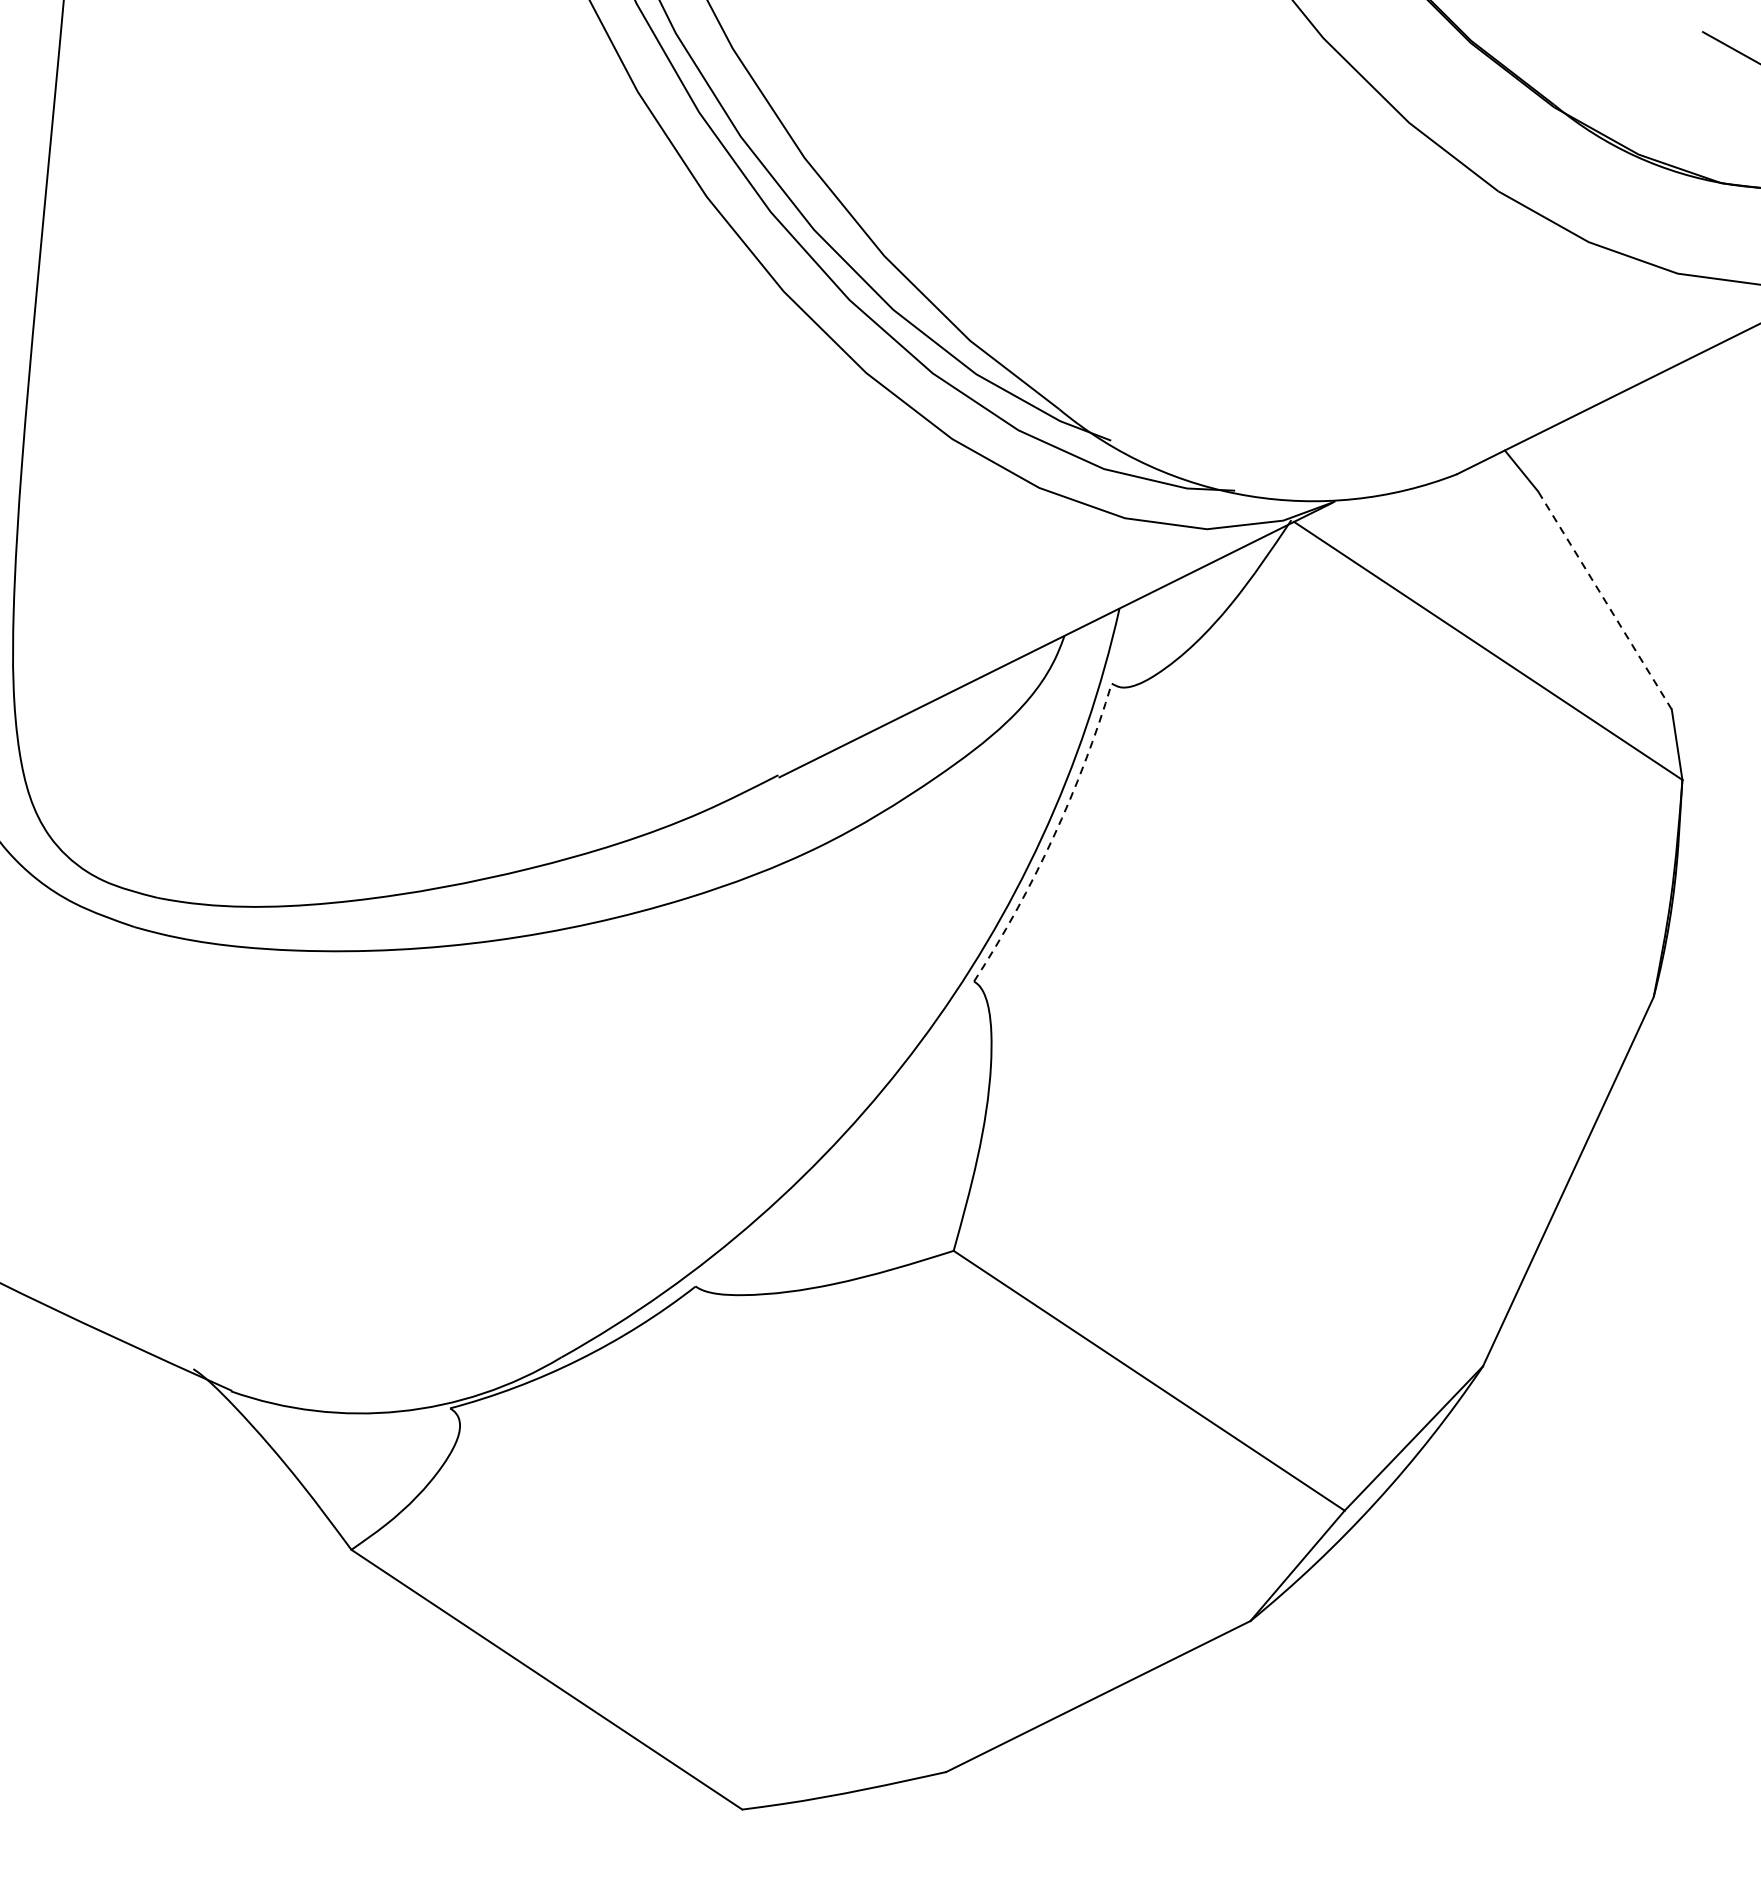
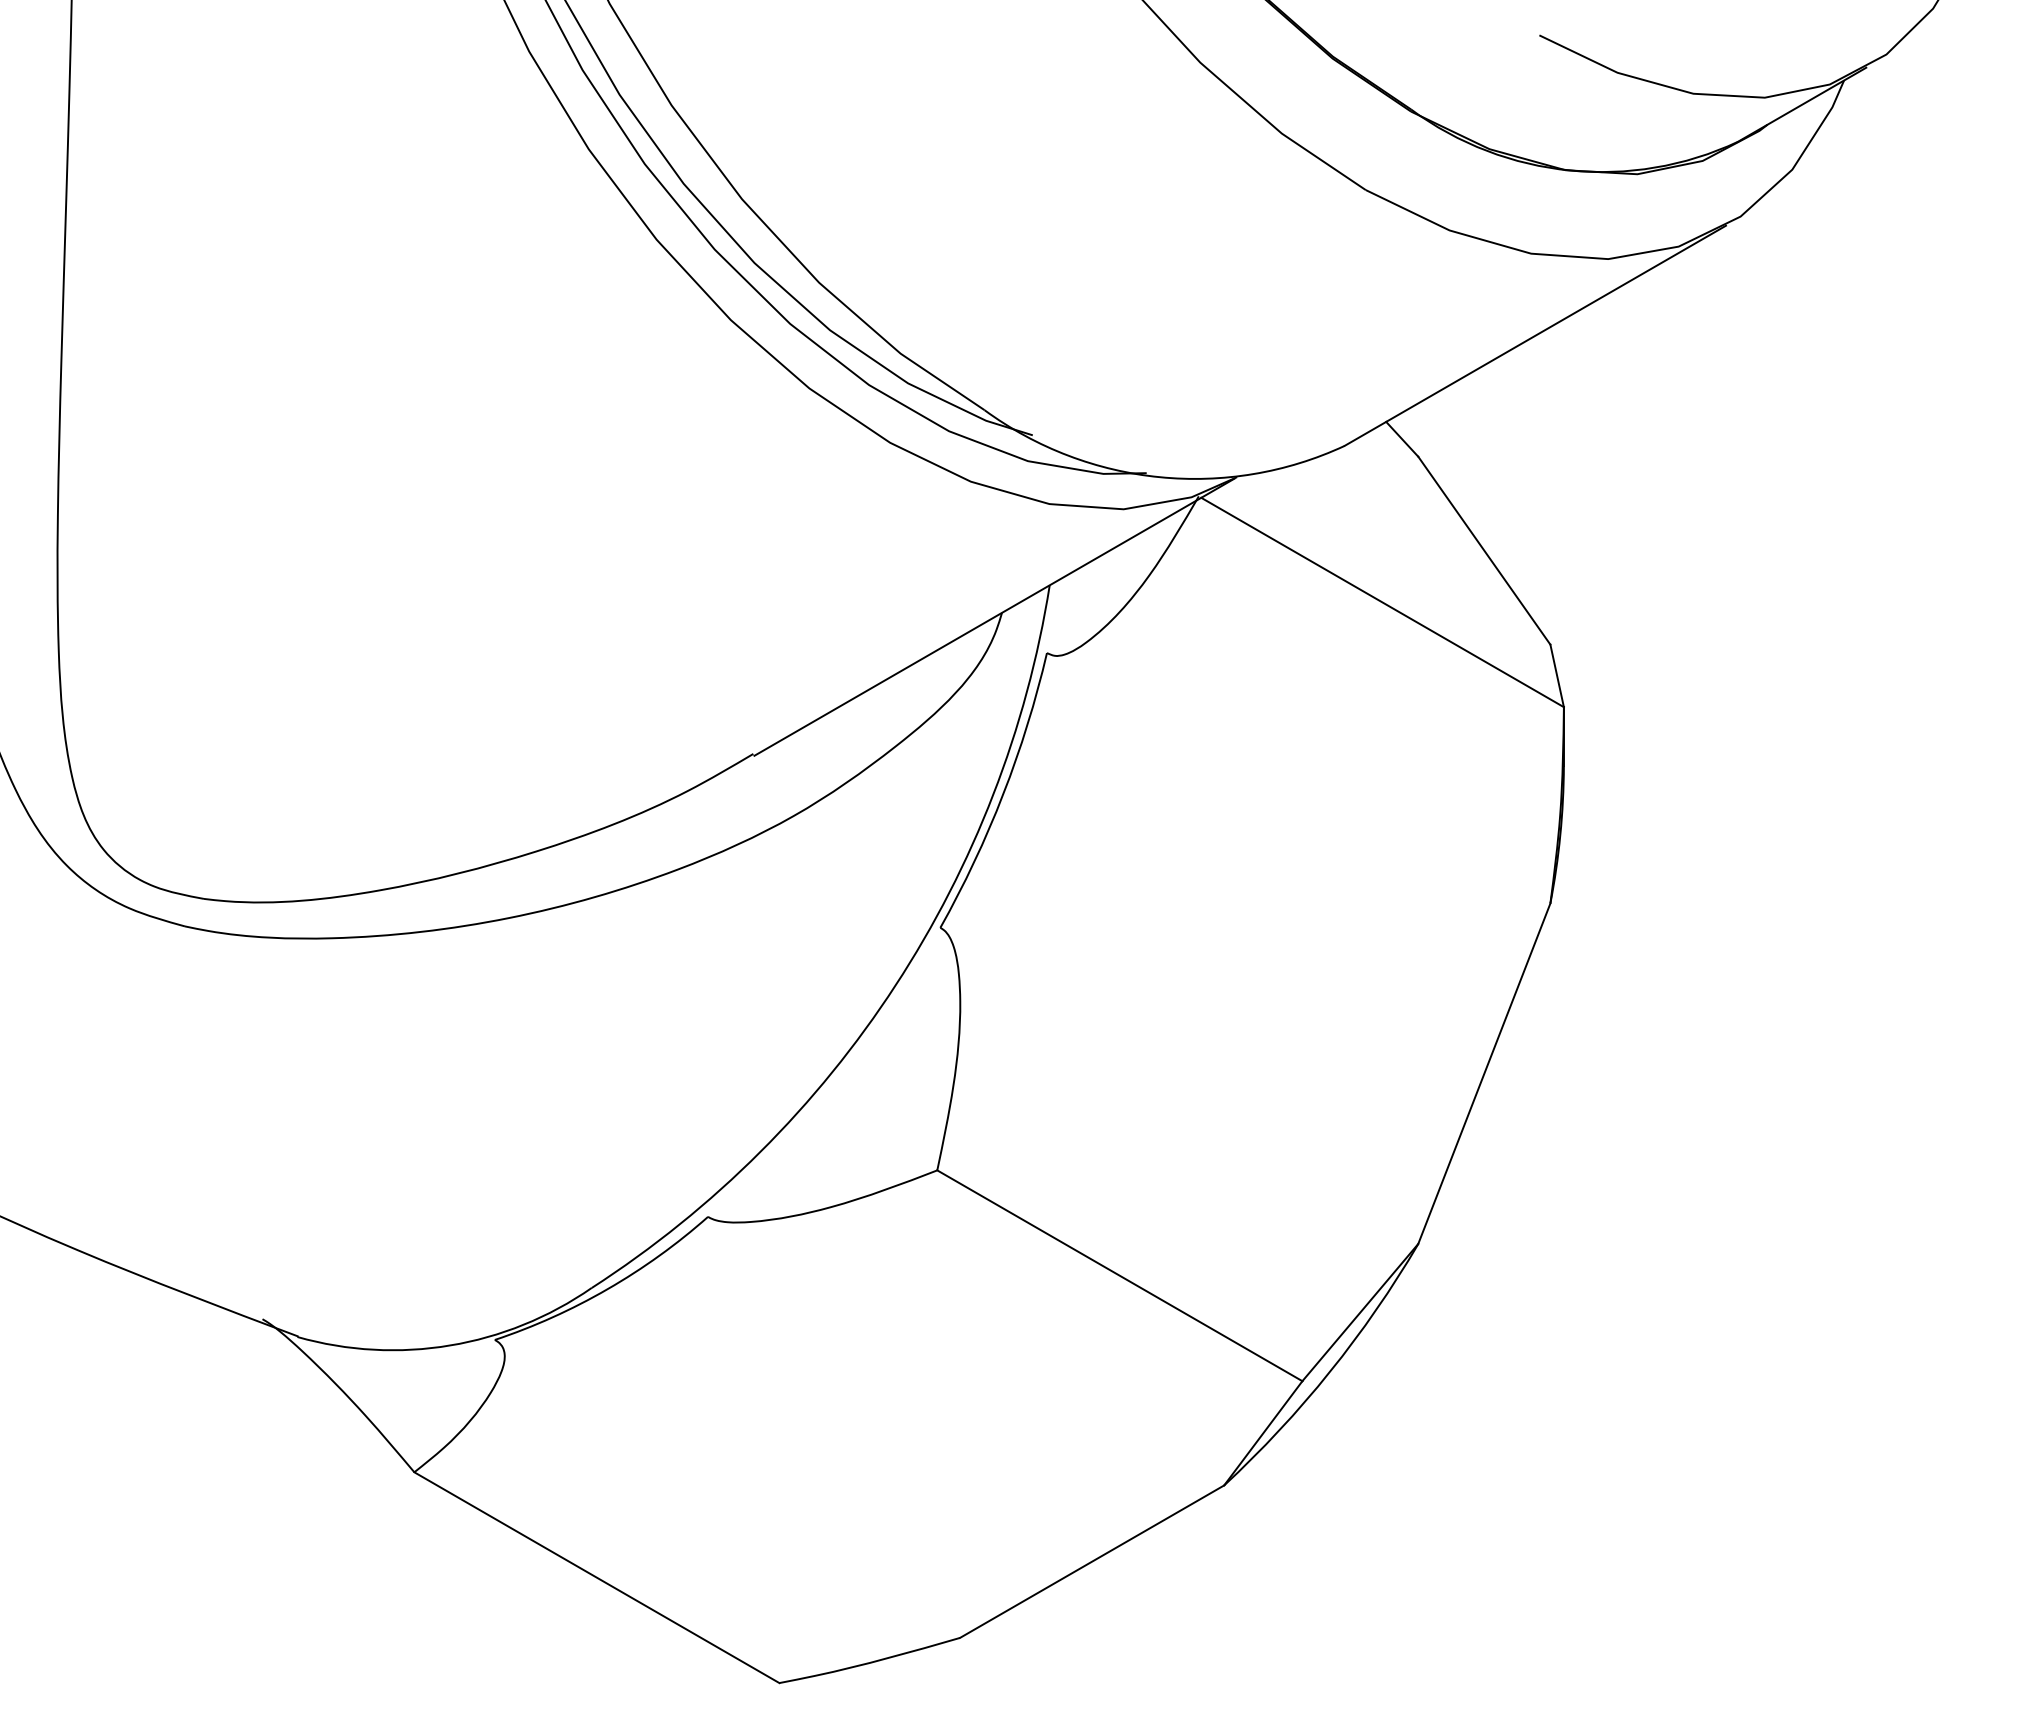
line: (1605, 600) -> (1484, 550), dashed -> solid
arc: (1053, 837) -> (1003, 794), dashed -> solid

